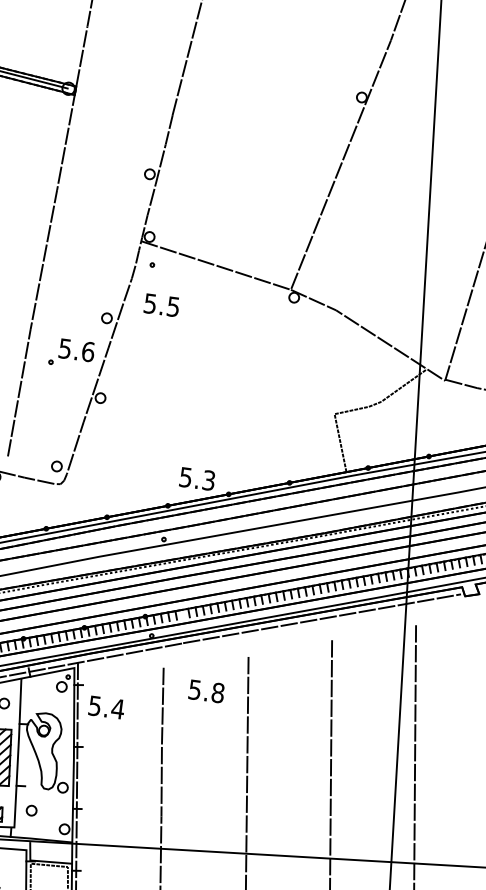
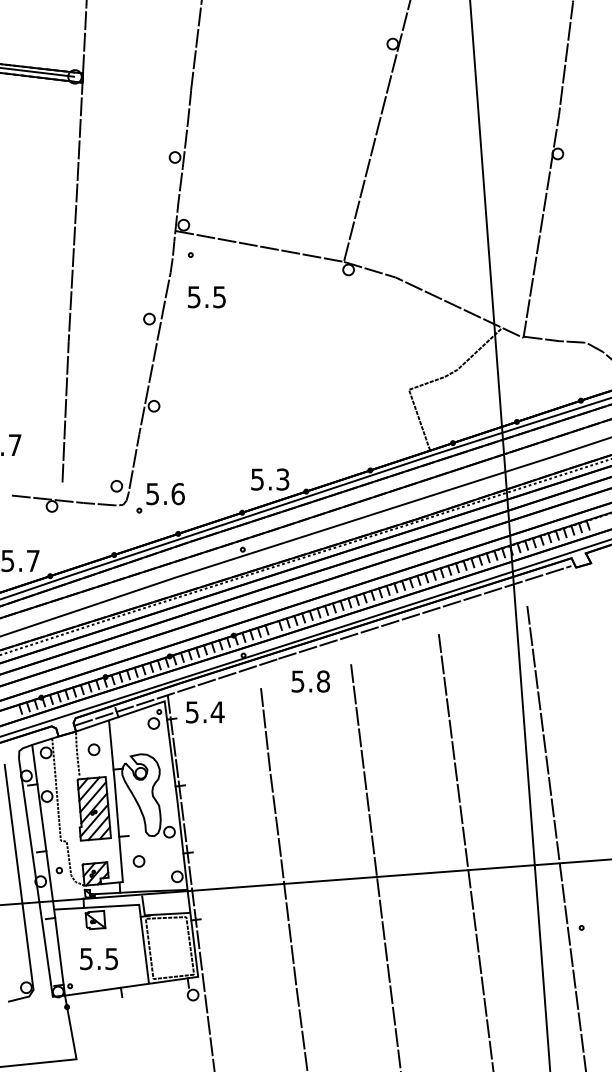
part: (71, 353) -> (160, 498), moved
text: (206, 691) -> (310, 681), moved
text: (106, 707) -> (205, 712), moved

